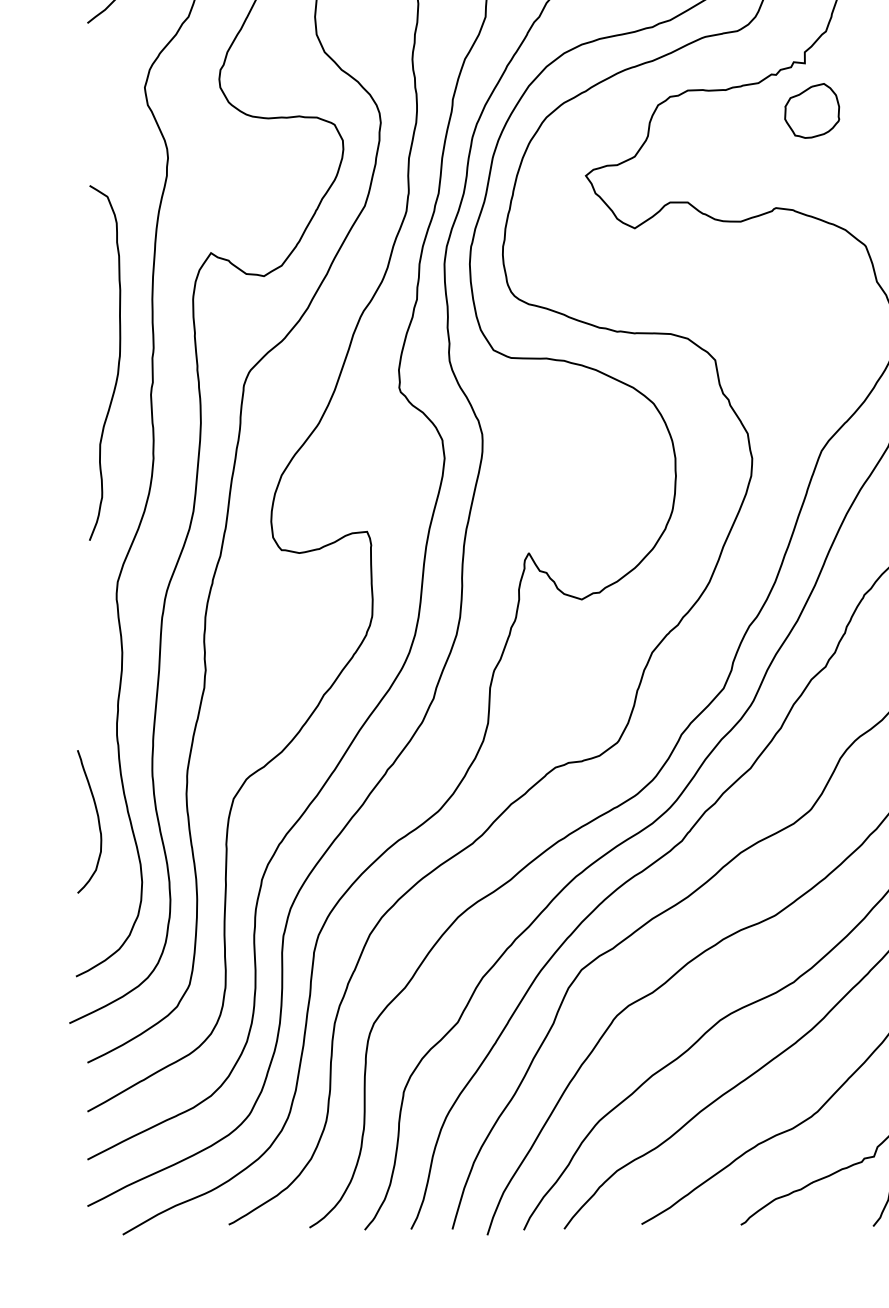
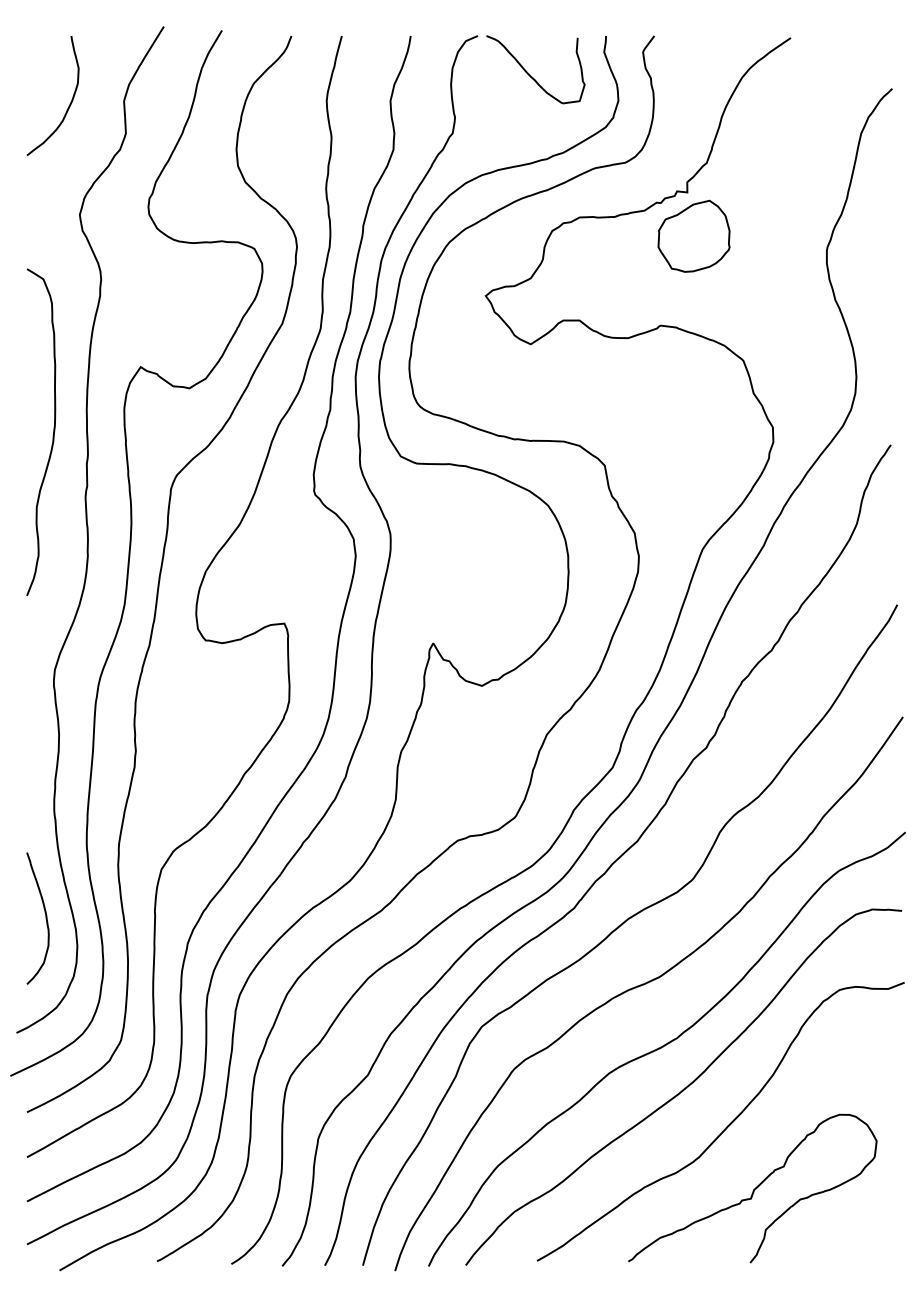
part: (811, 110) -> (693, 235), size x1.43
curve: (117, 366) -> (52, 435), moved
curve: (97, 821) -> (45, 918), moved

